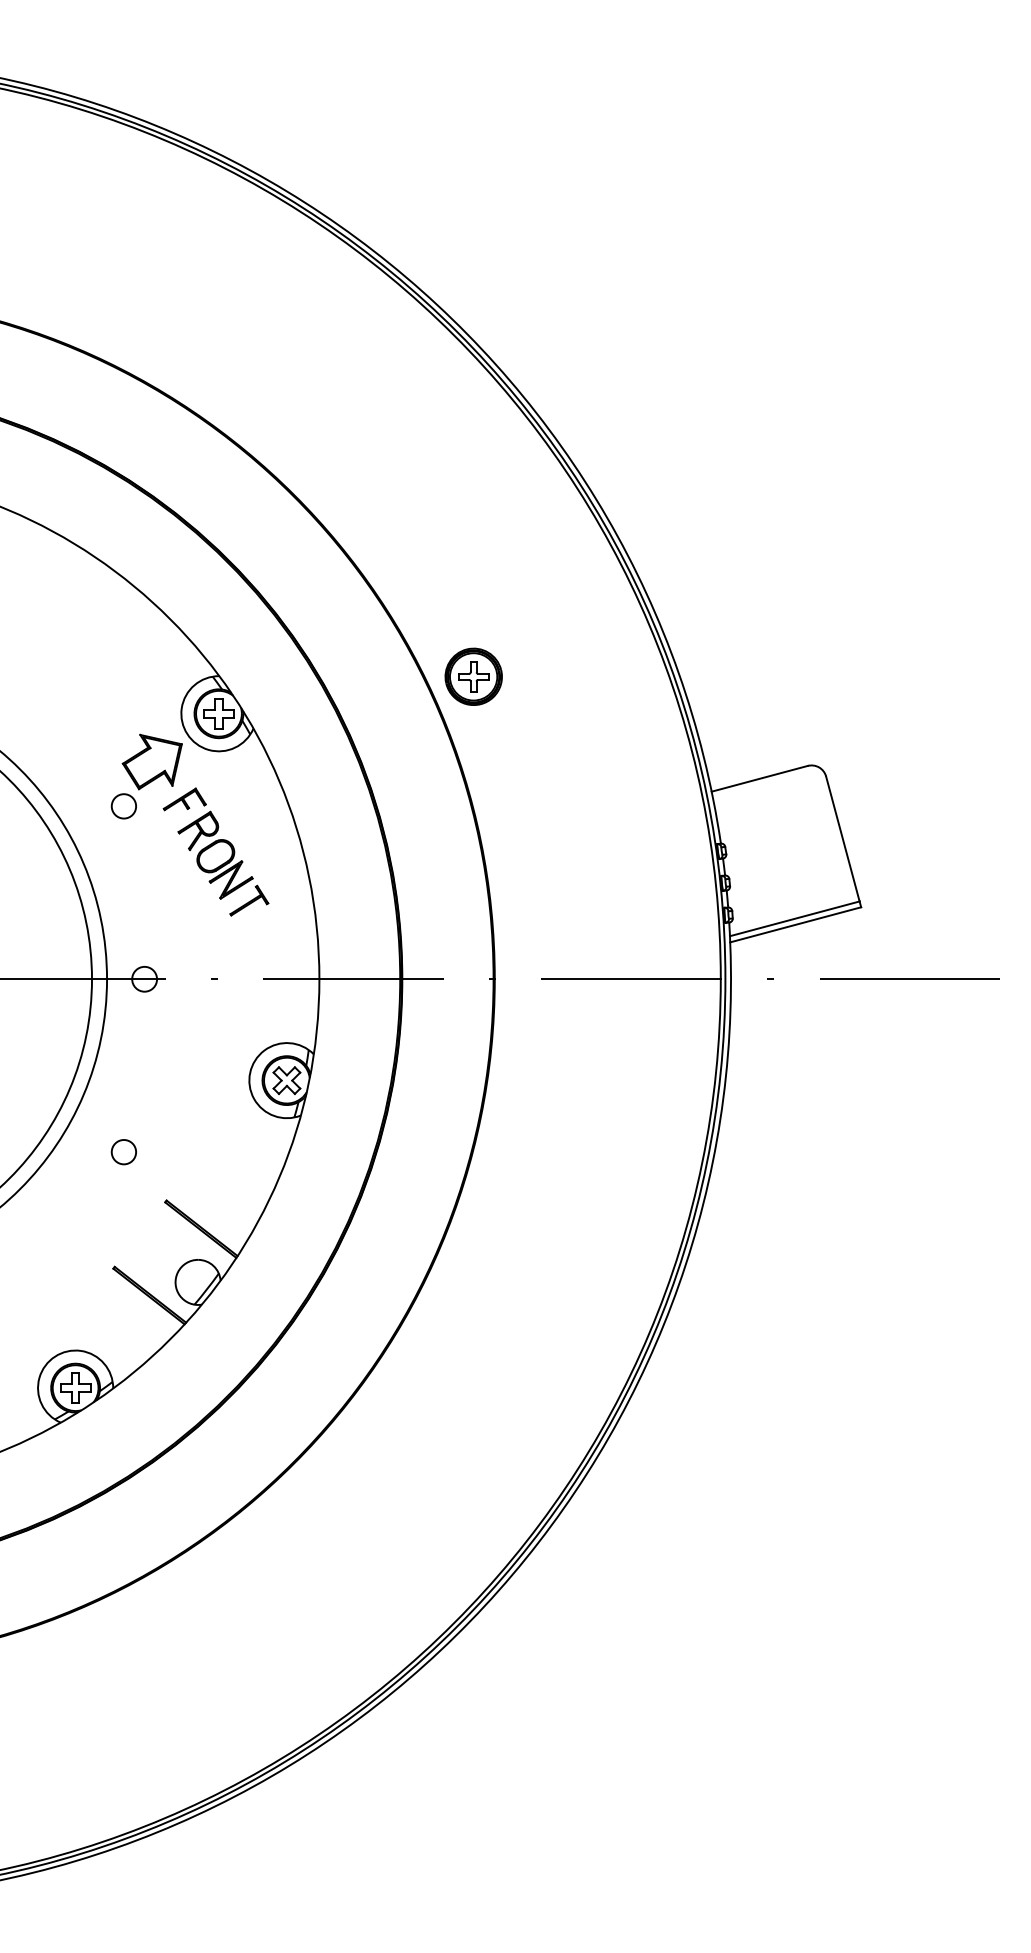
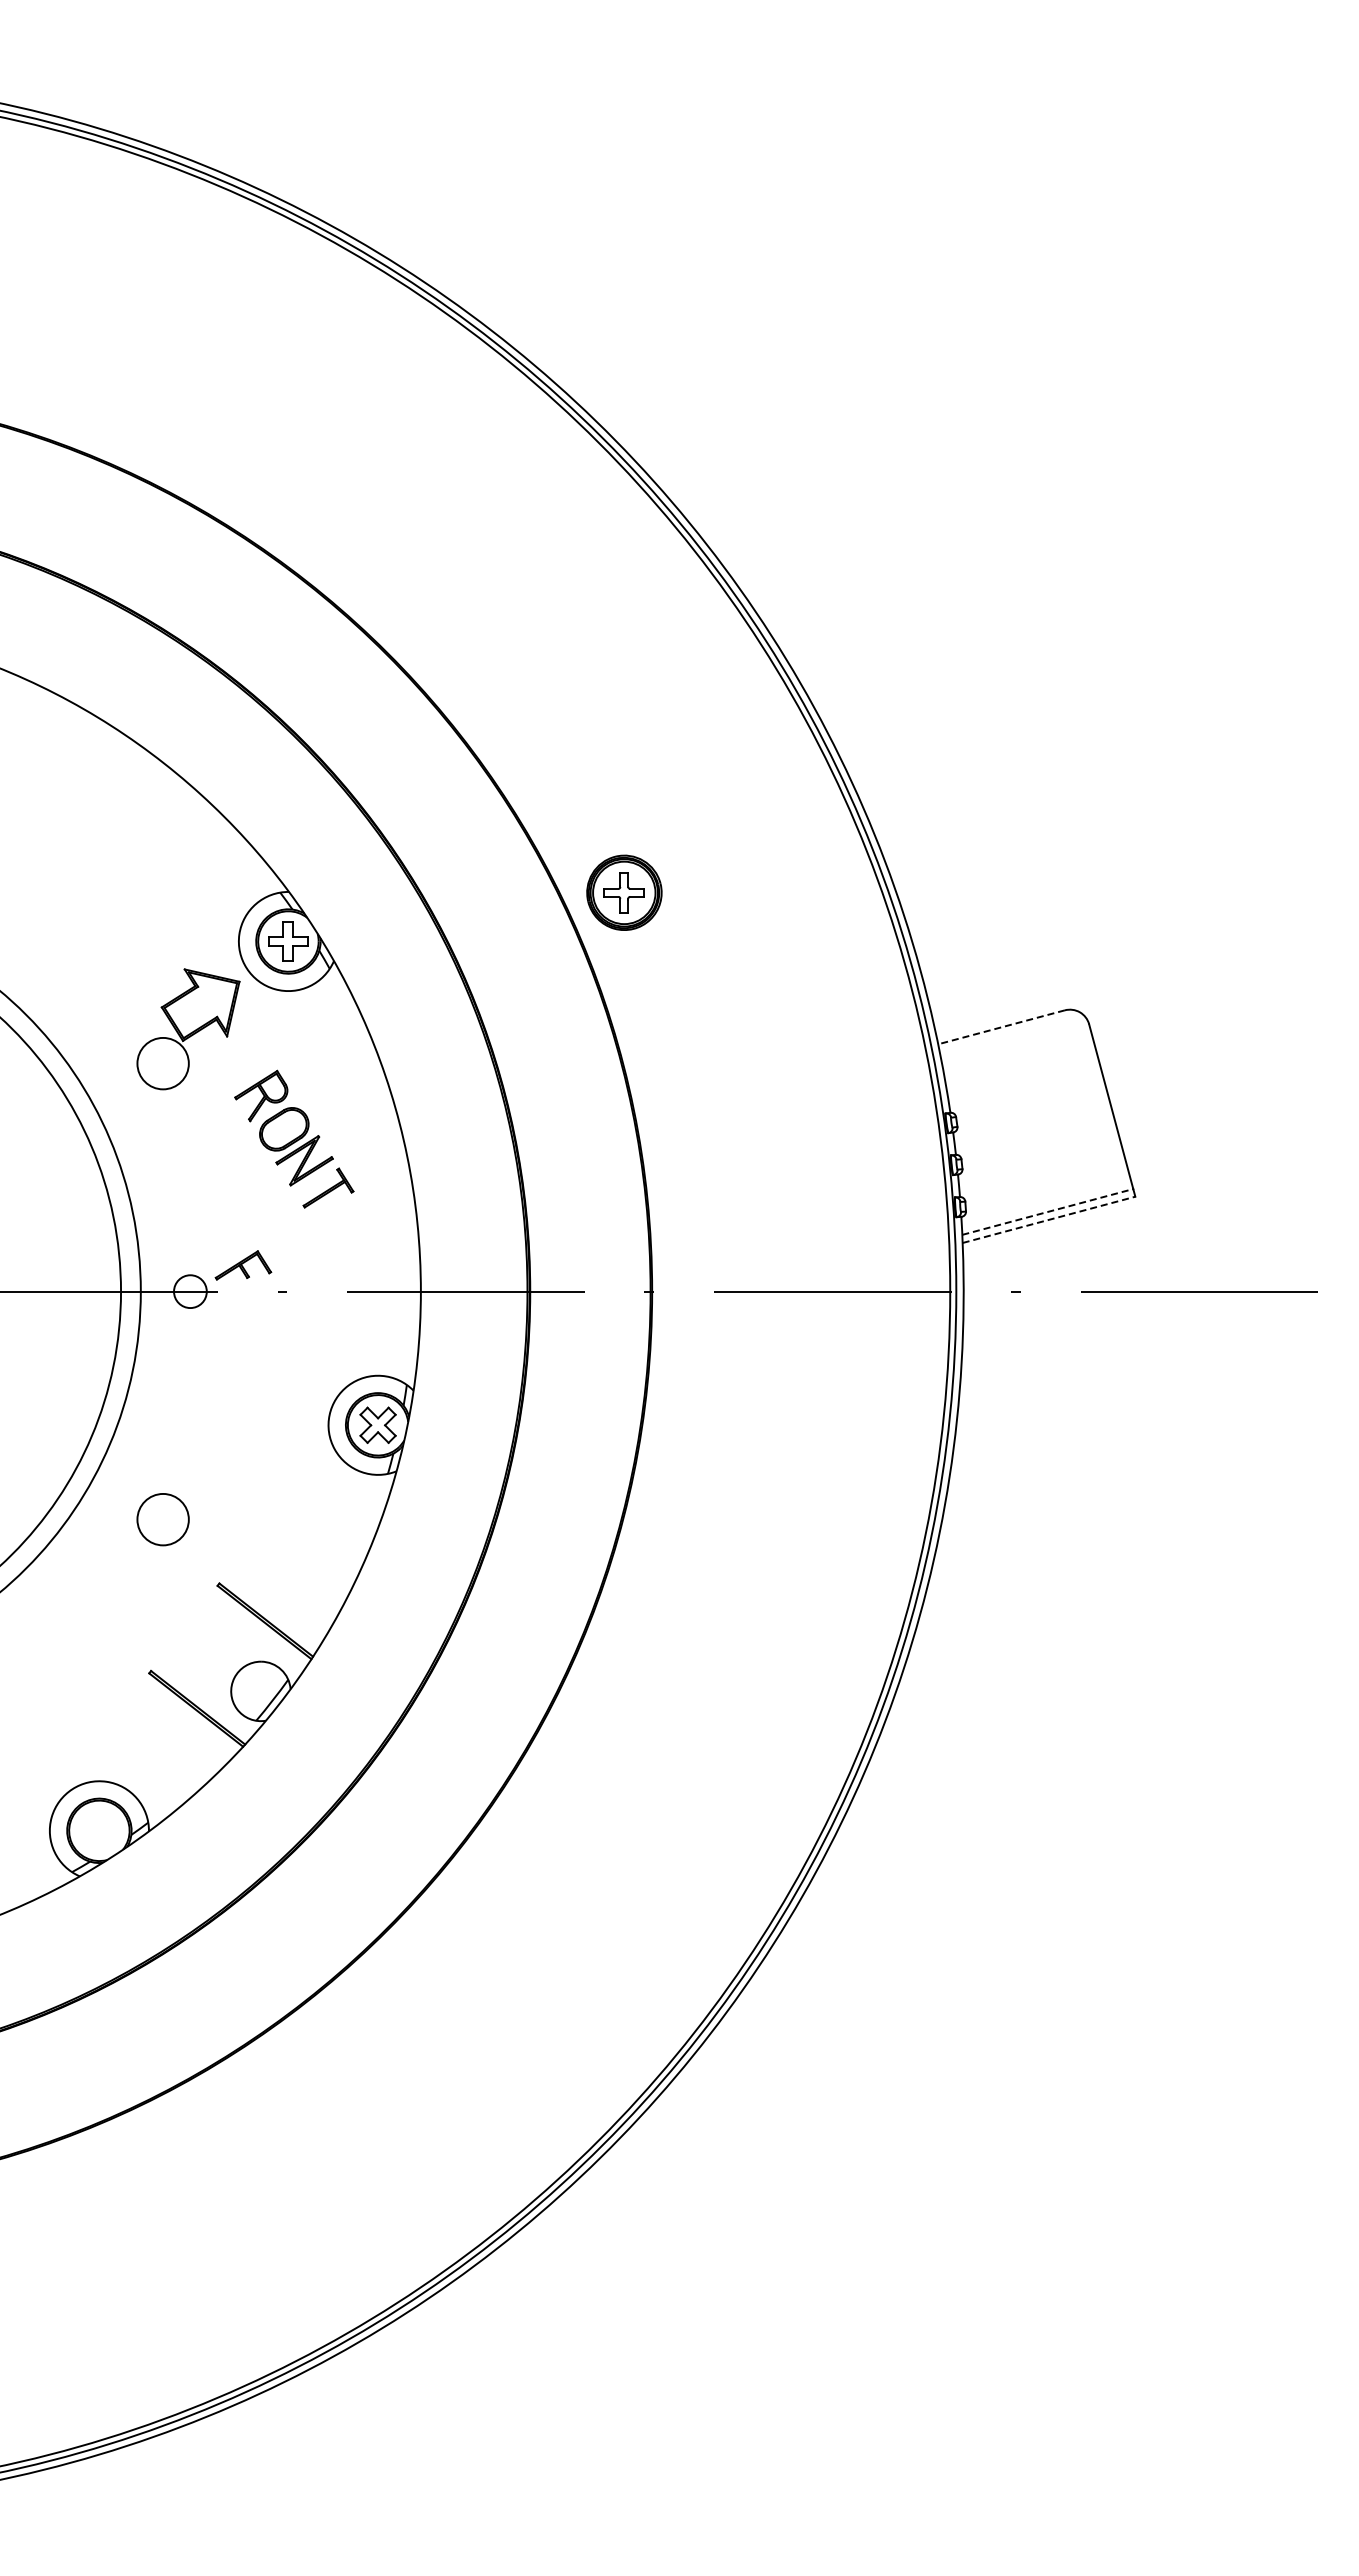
line: (759, 778) -> (1001, 1027), solid -> dashed
part: (184, 799) -> (243, 1265), moved
circle: (124, 806) -> (163, 1063), size x1.6
line: (795, 918) -> (1048, 1211), solid -> dashed
line: (796, 924) -> (1049, 1219), solid -> dashed
circle: (124, 1152) -> (163, 1519), size x1.6
part: (75, 1387) -> (99, 1830), removed

